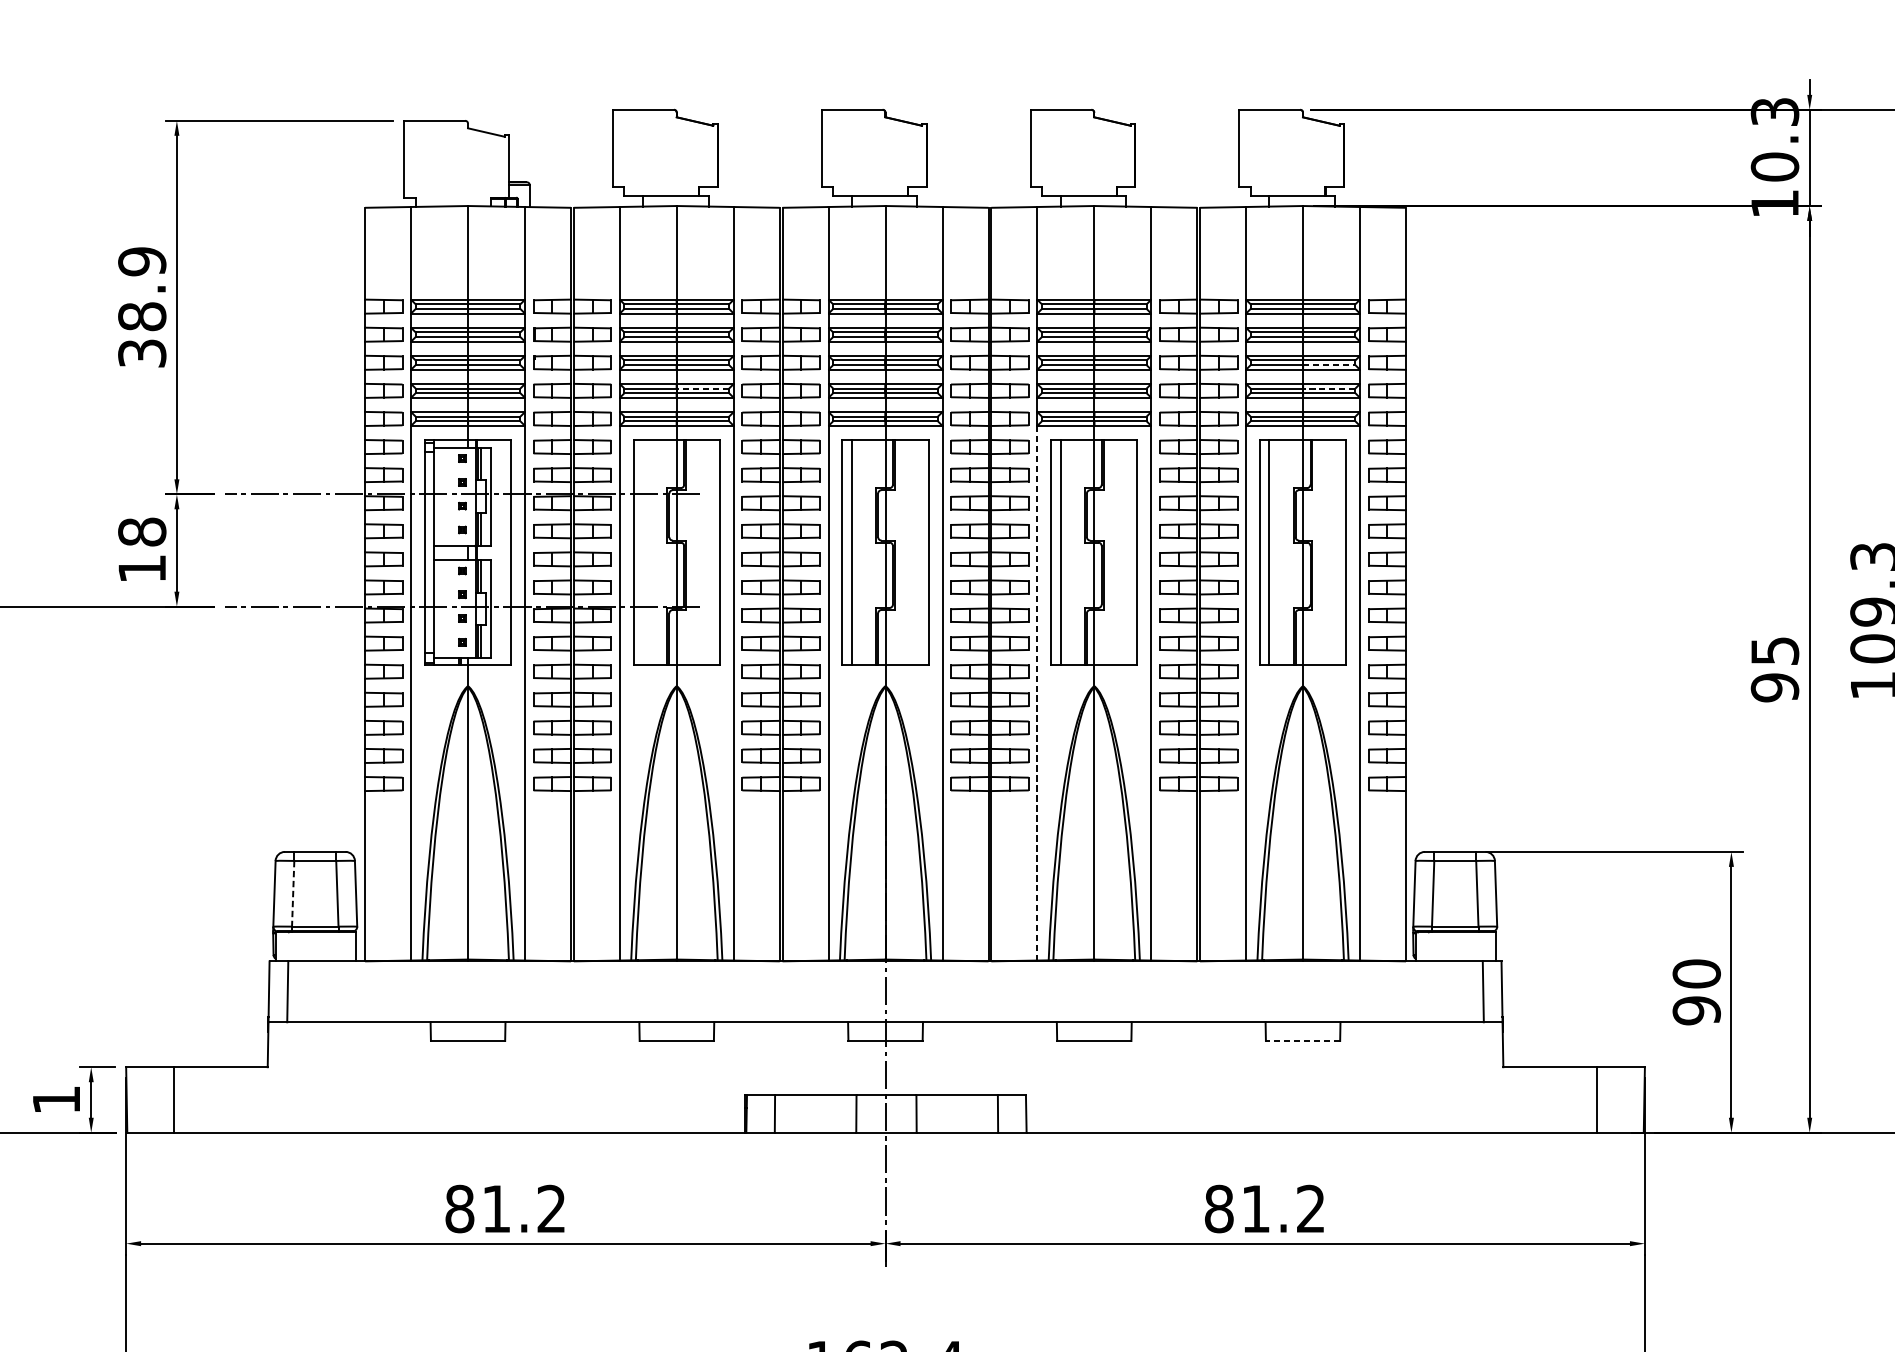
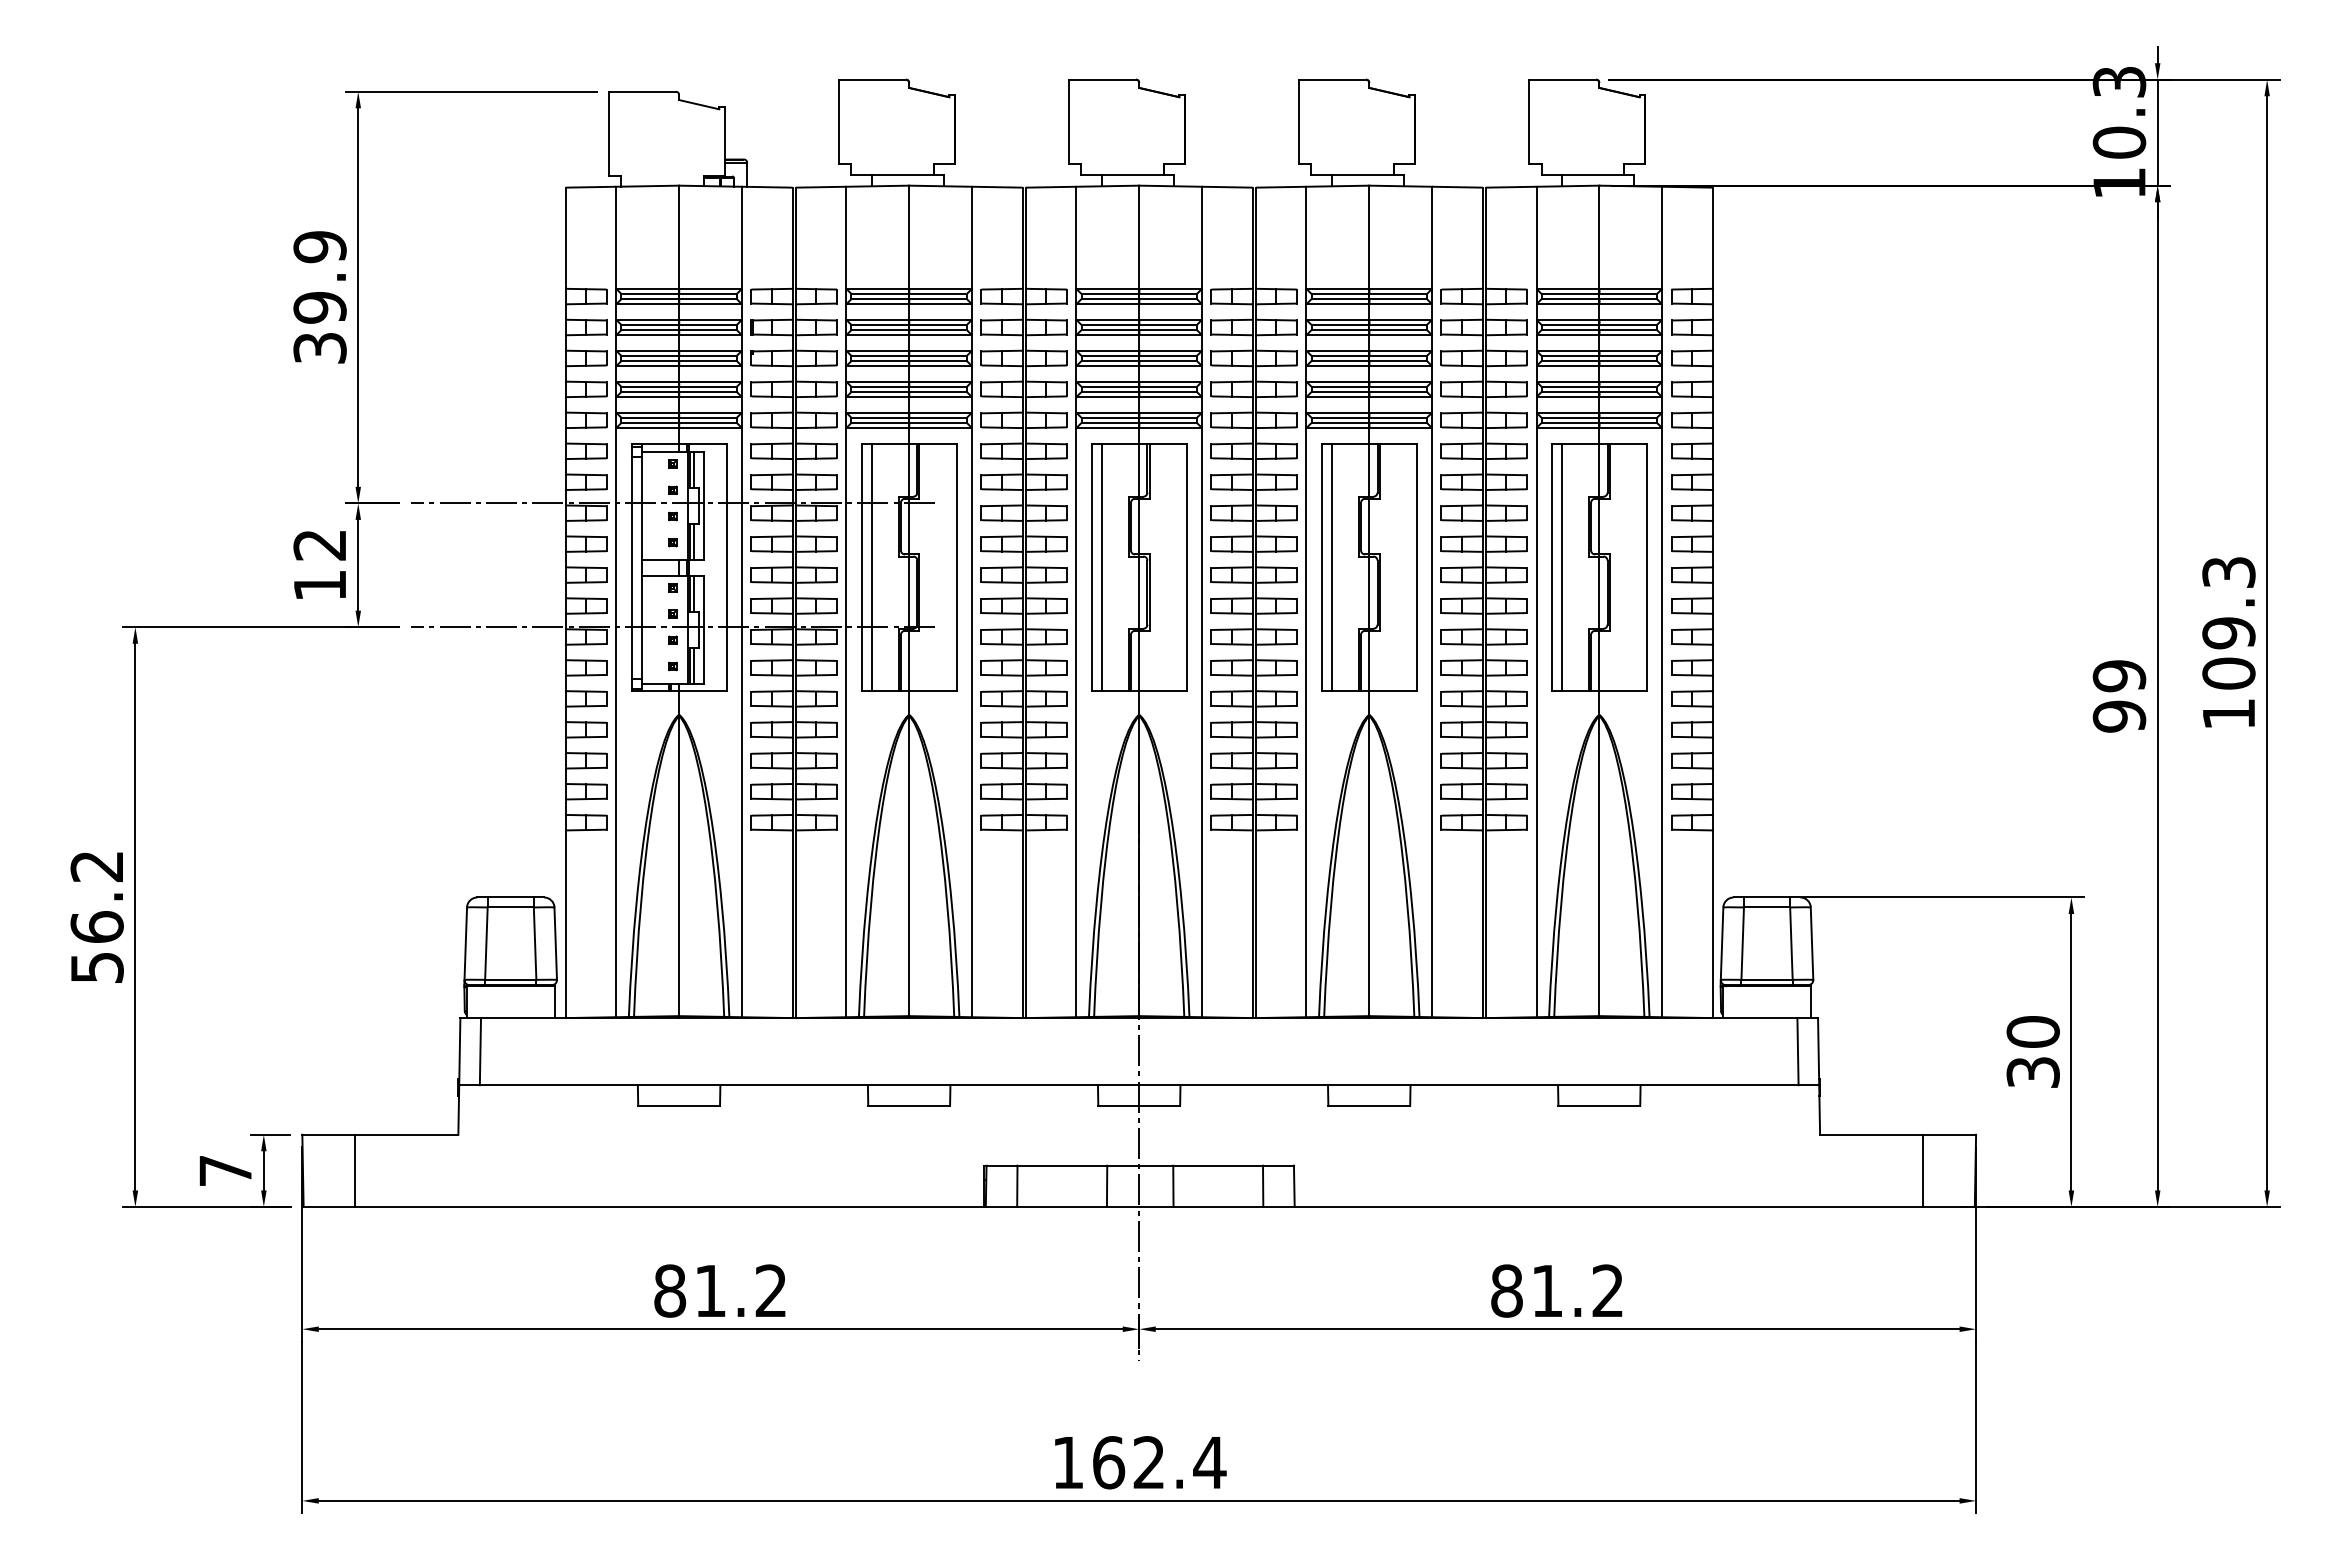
text: (141, 316) -> (319, 307), 38.9 -> 39.9
line: (1329, 365) -> (1628, 361), dashed -> solid
line: (703, 388) -> (938, 386), dashed -> solid
line: (1329, 388) -> (1628, 386), dashed -> solid
text: (141, 531) -> (319, 544), 18 -> 12
line: (643, 552) -> (872, 567), added
text: (1775, 651) -> (2119, 676), 95 -> 99
line: (1037, 693) -> (1306, 722), dashed -> solid
line: (293, 894) -> (486, 944), dashed -> solid
text: (1696, 1010) -> (2032, 1072), 90 -> 30
line: (1303, 1040) -> (1599, 1105), dashed -> solid
text: (56, 1099) -> (225, 1170), 1 -> 7

